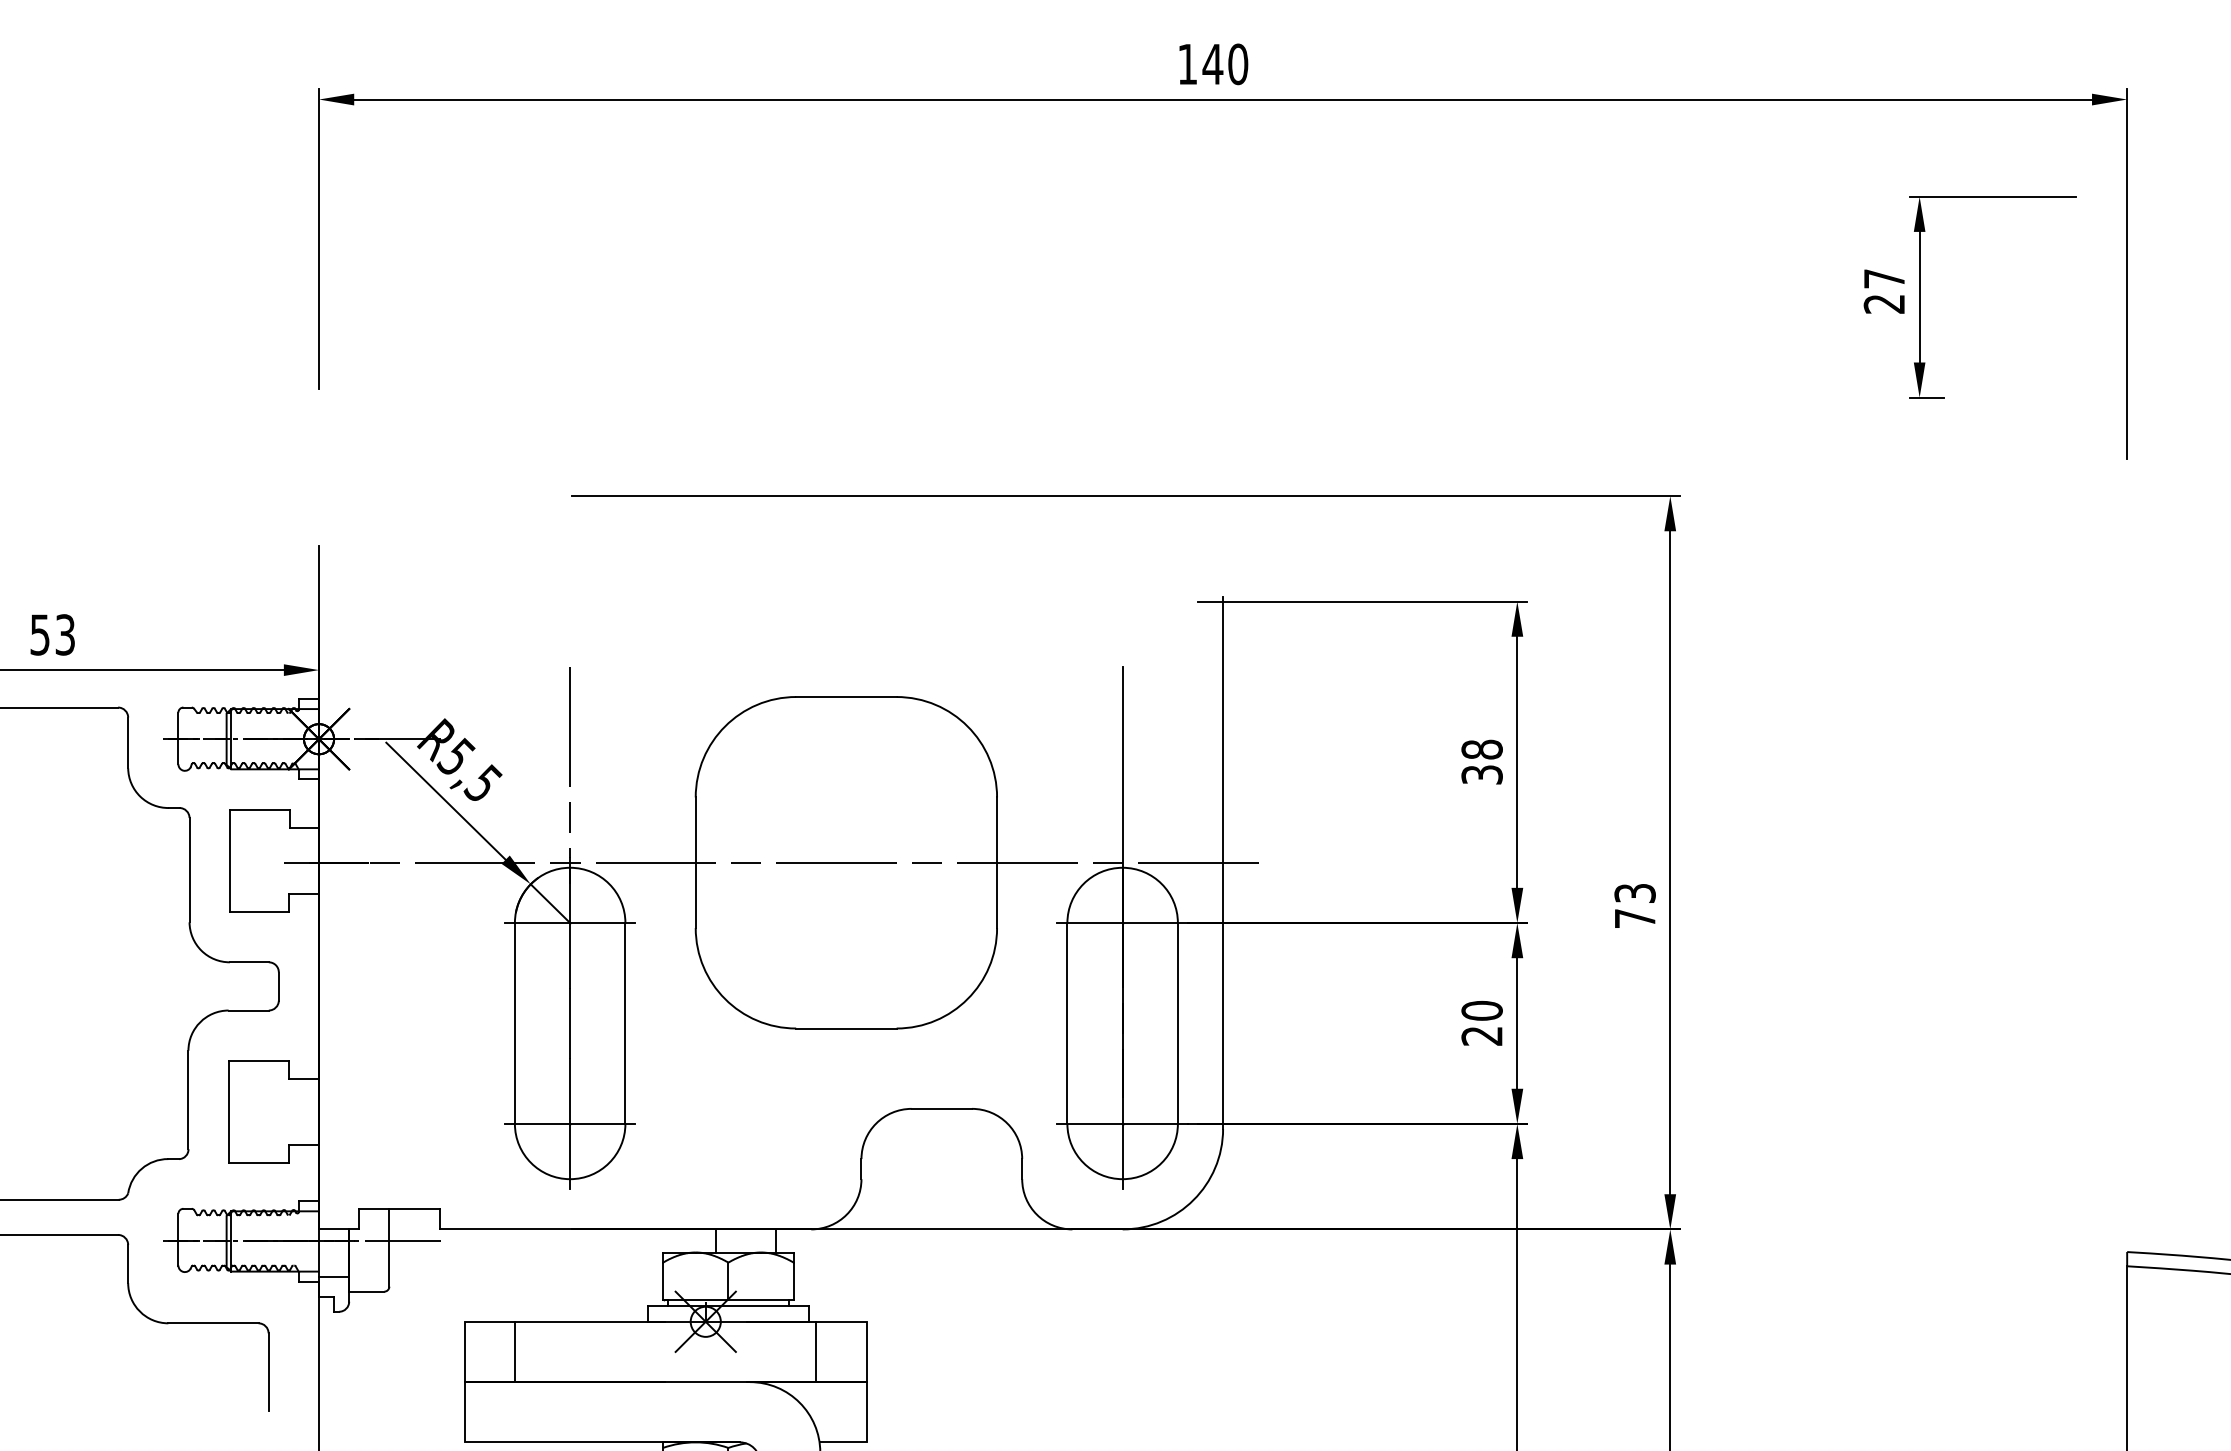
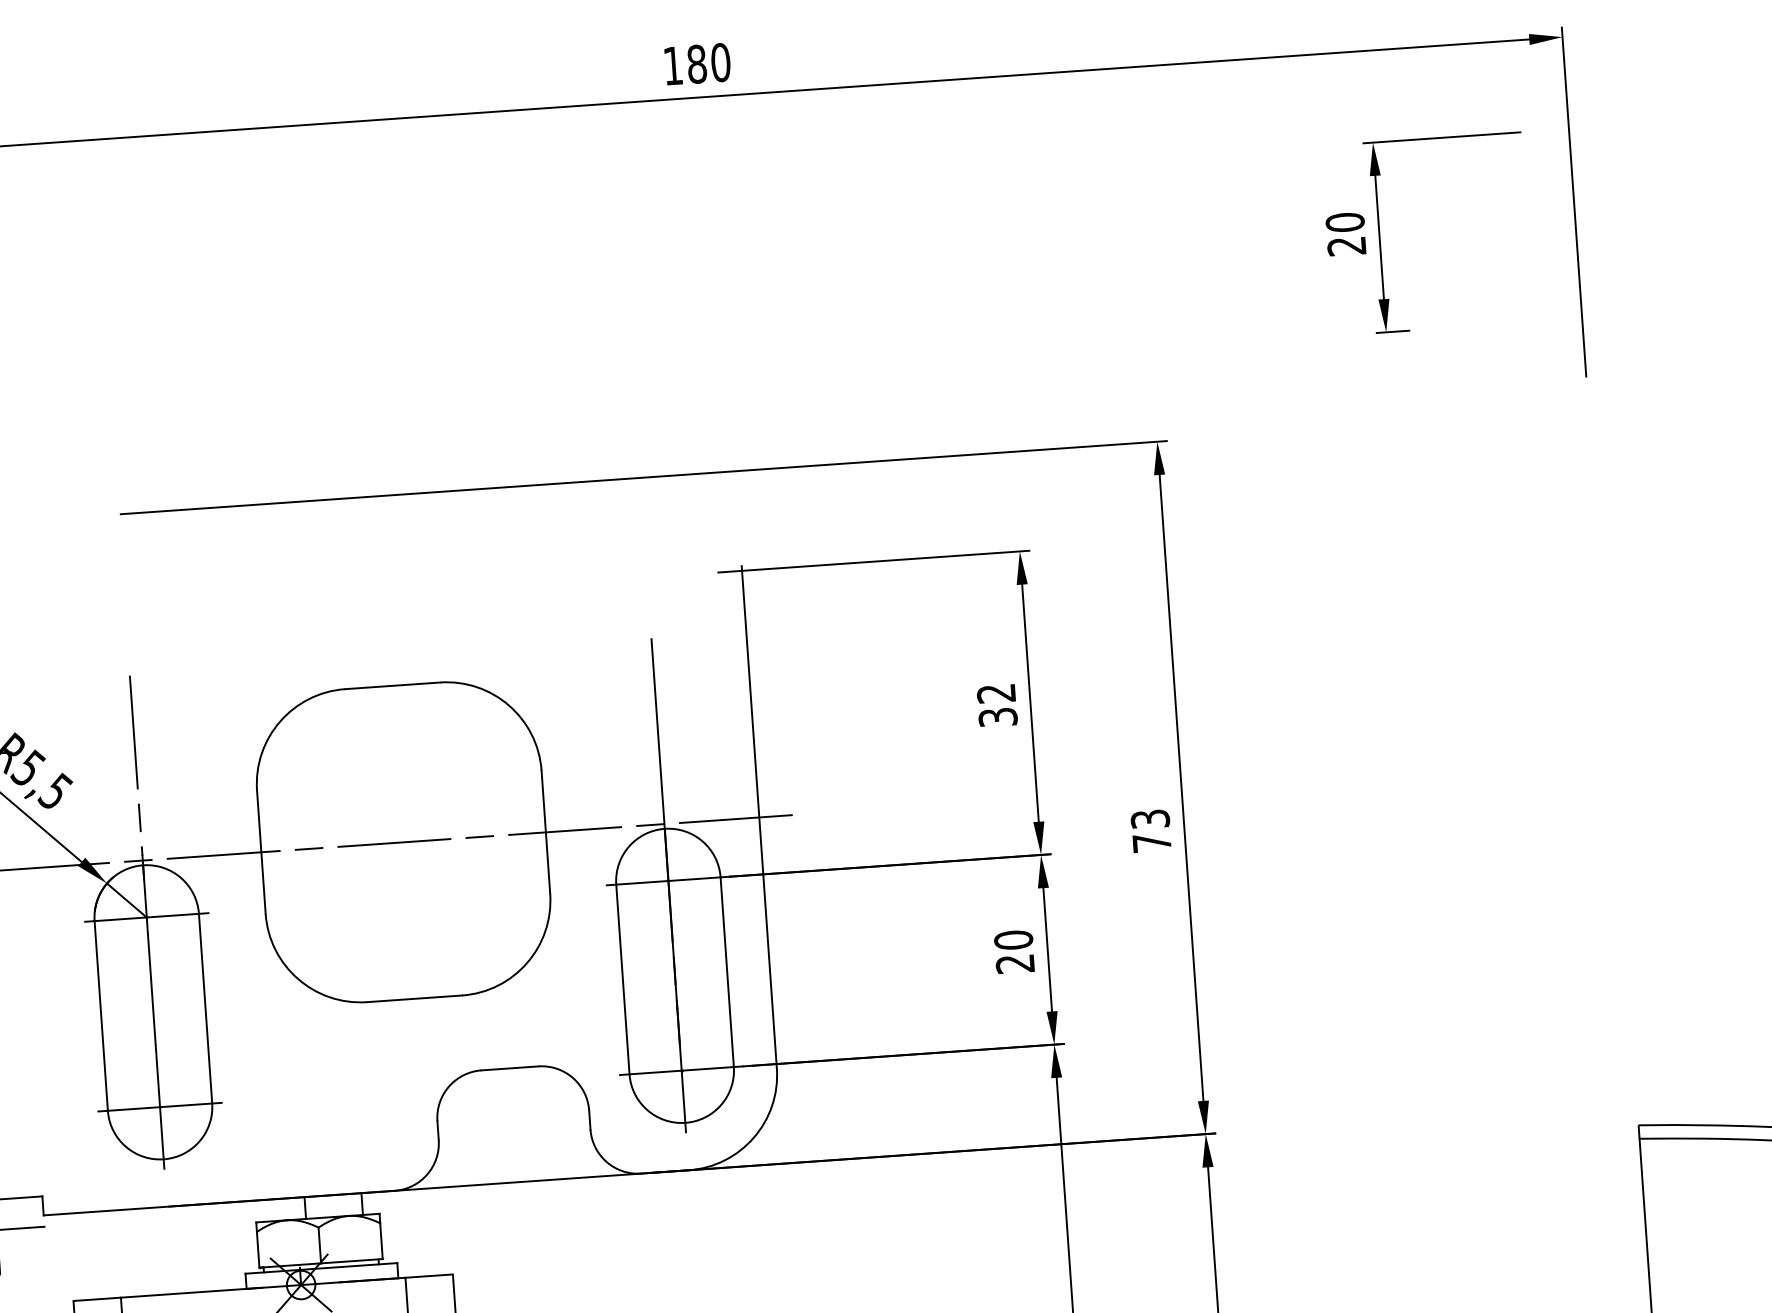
text: (1212, 64) -> (696, 64), 140 -> 180
text: (1884, 278) -> (1345, 222), 27 -> 20
text: (1481, 749) -> (995, 693), 38 -> 32

